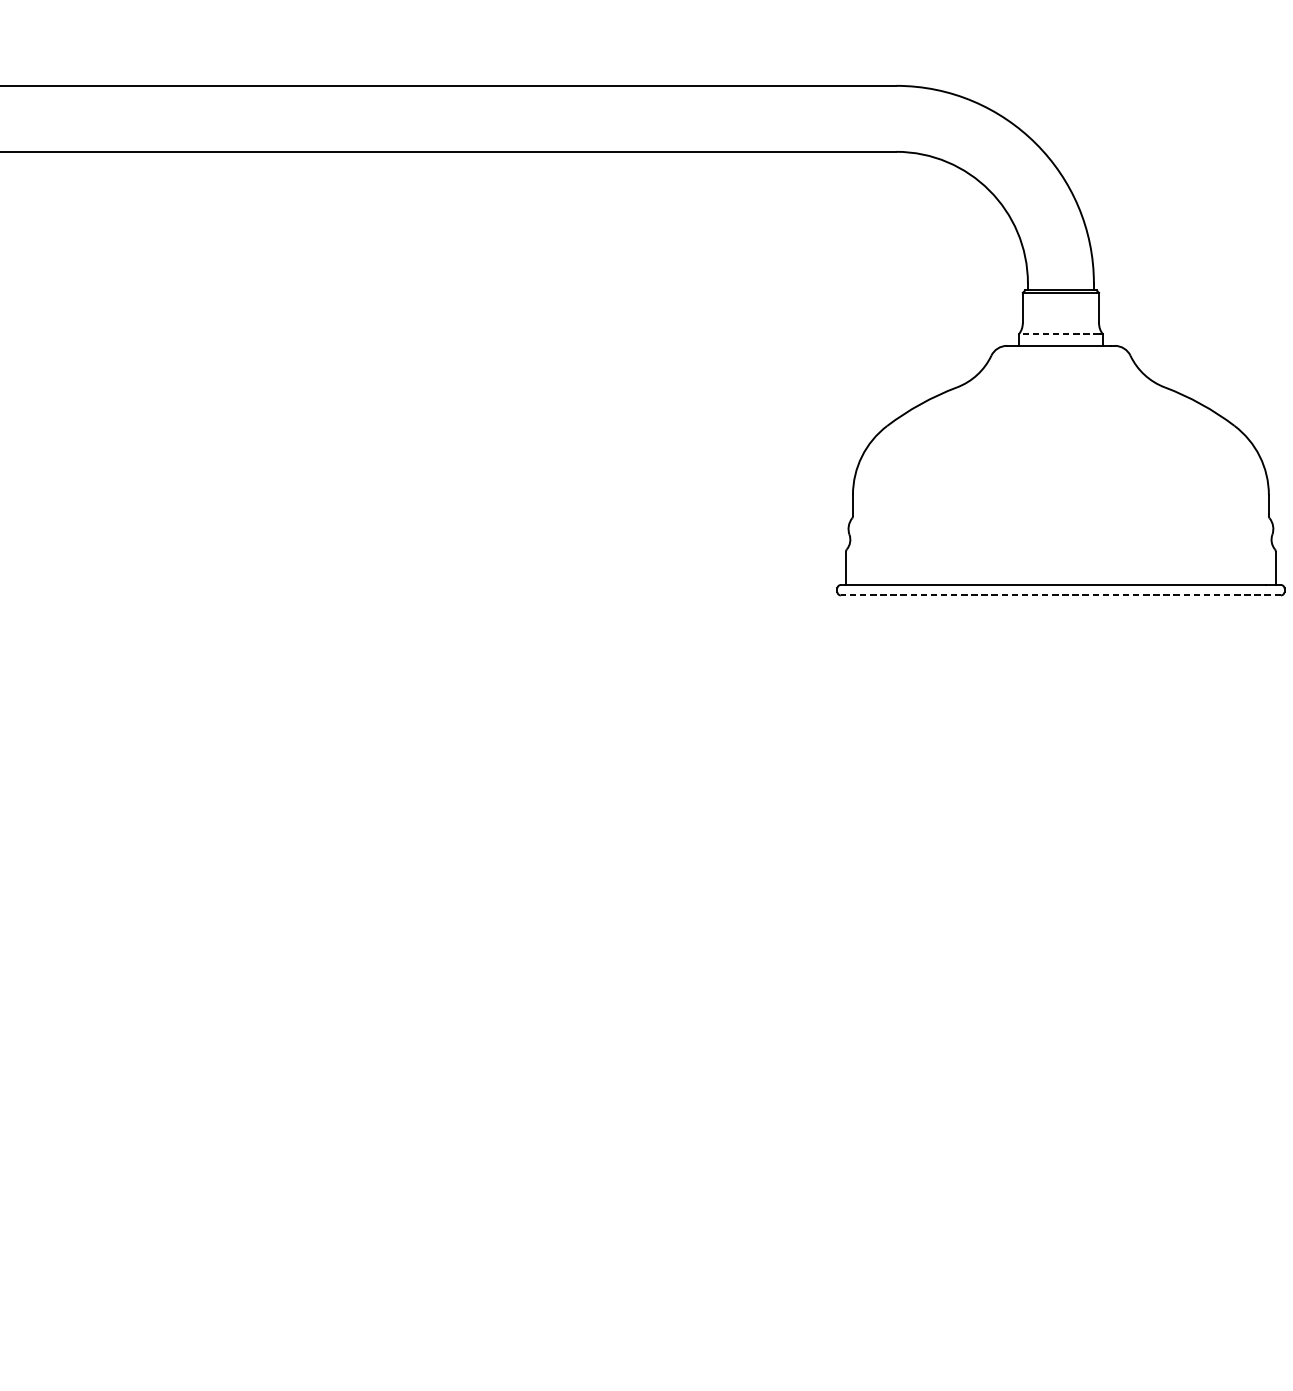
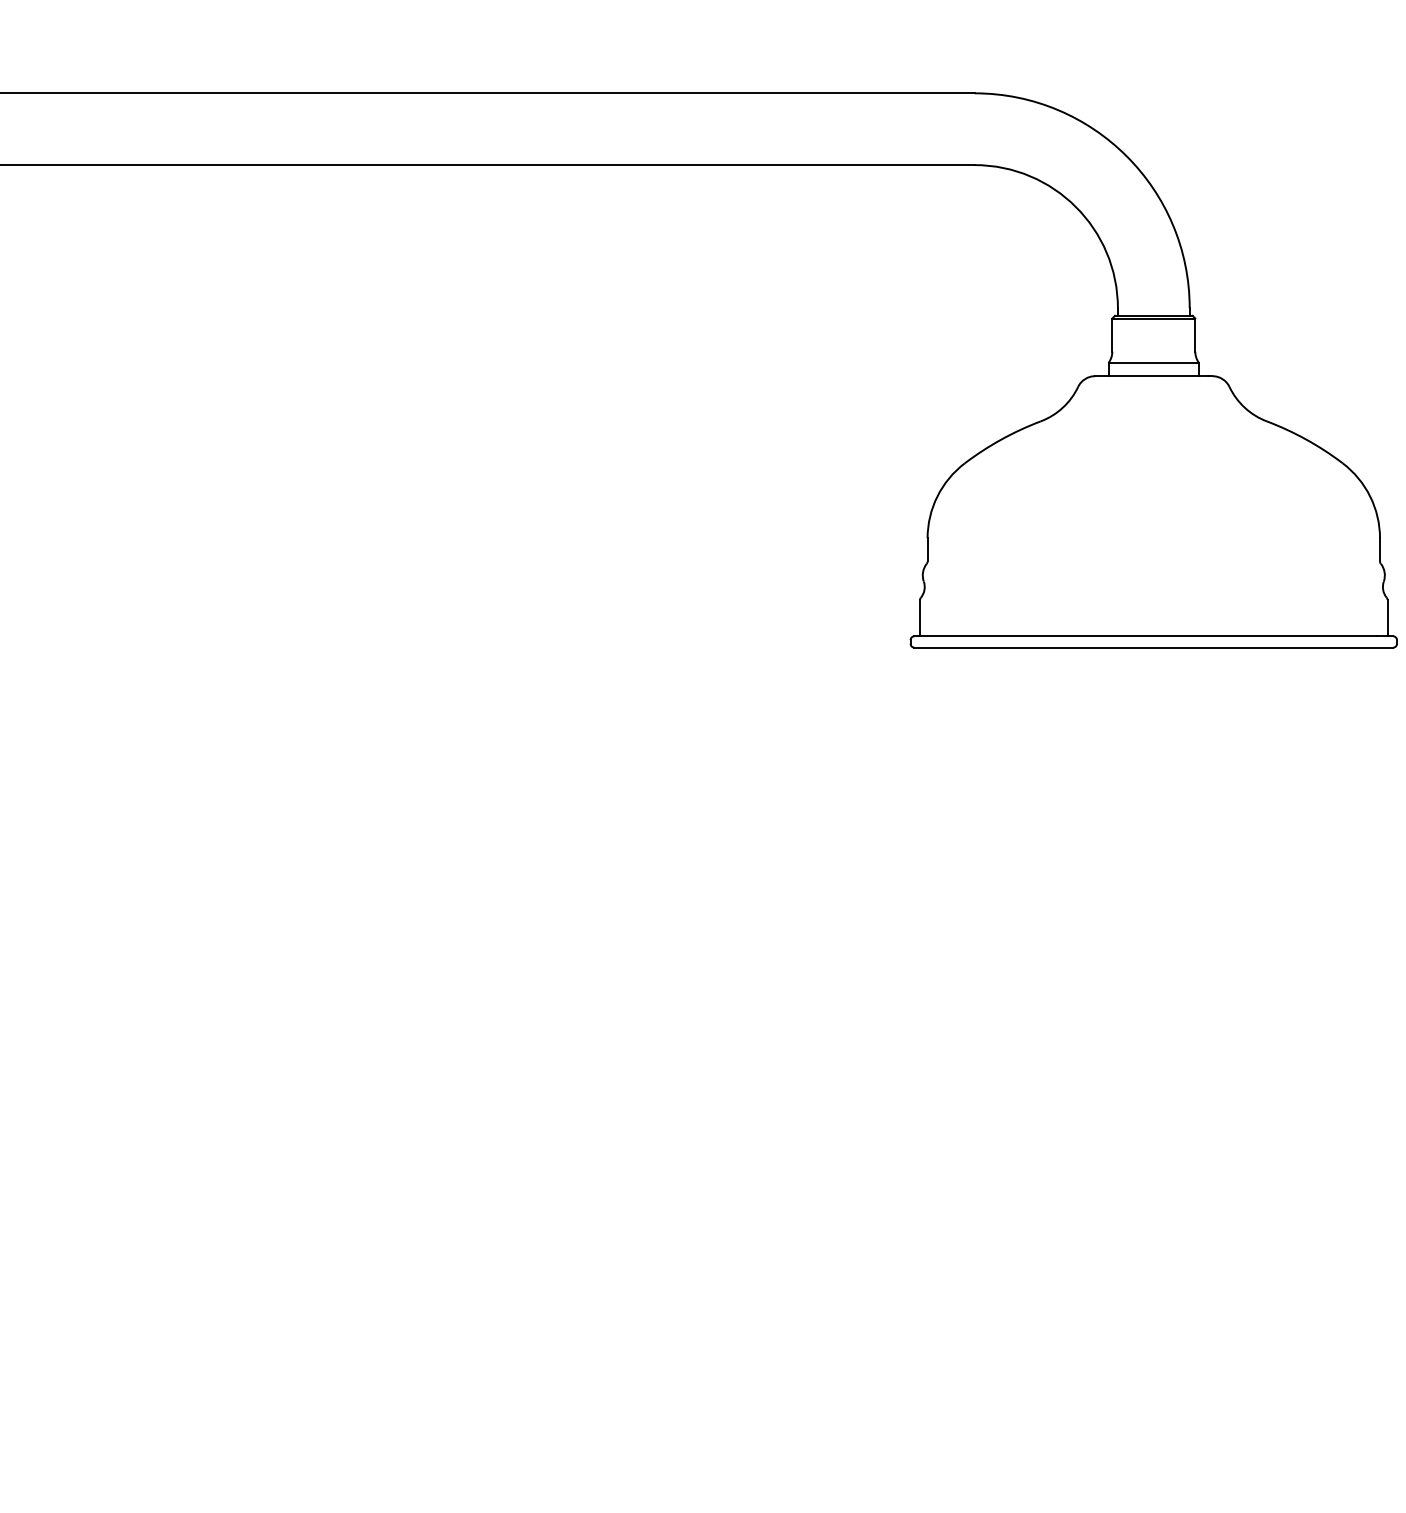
line: (1059, 333) -> (1152, 362), dashed -> solid
line: (1060, 595) -> (1153, 647), dashed -> solid

